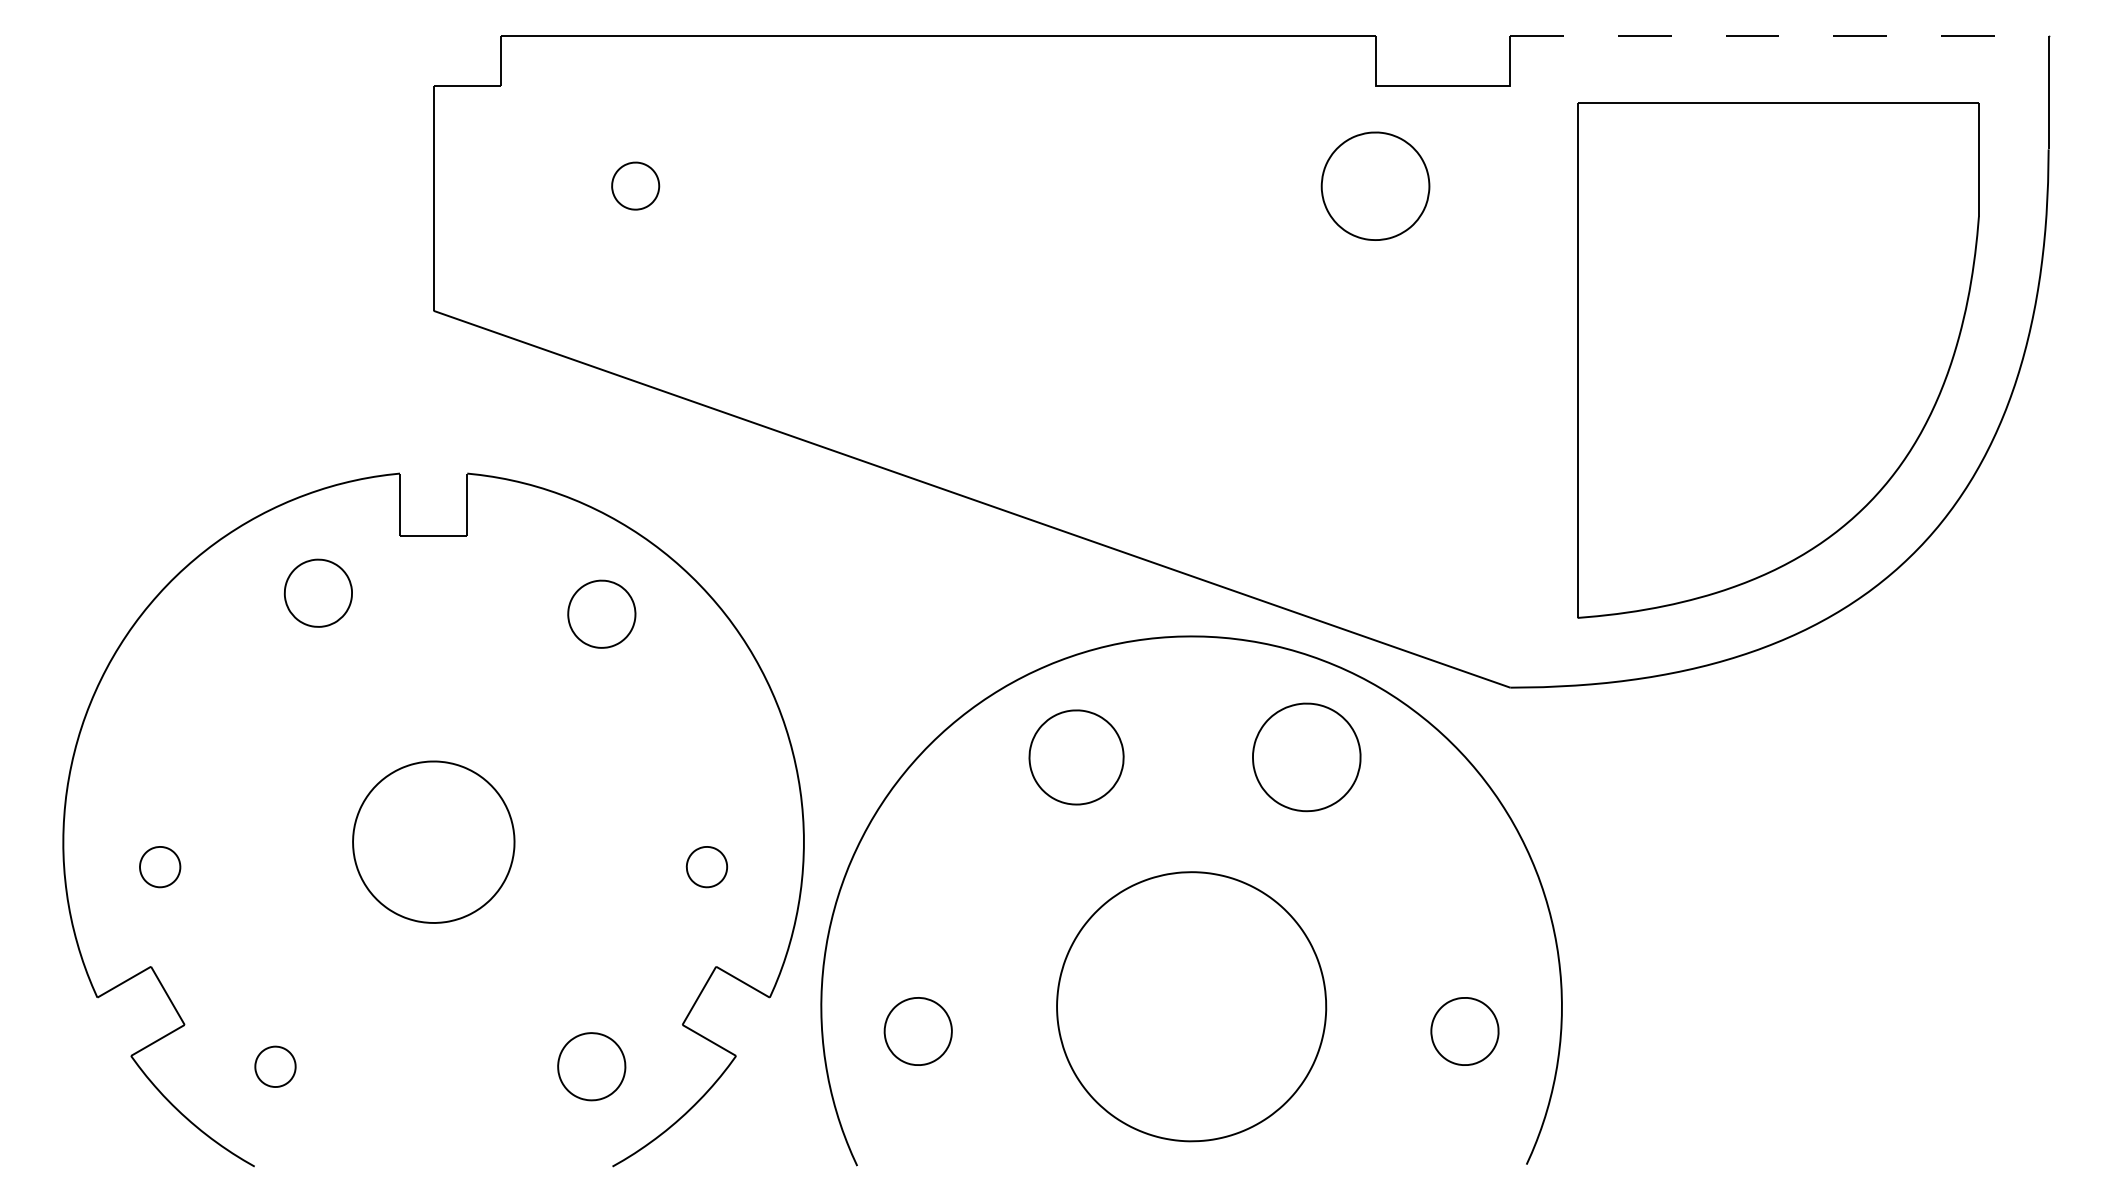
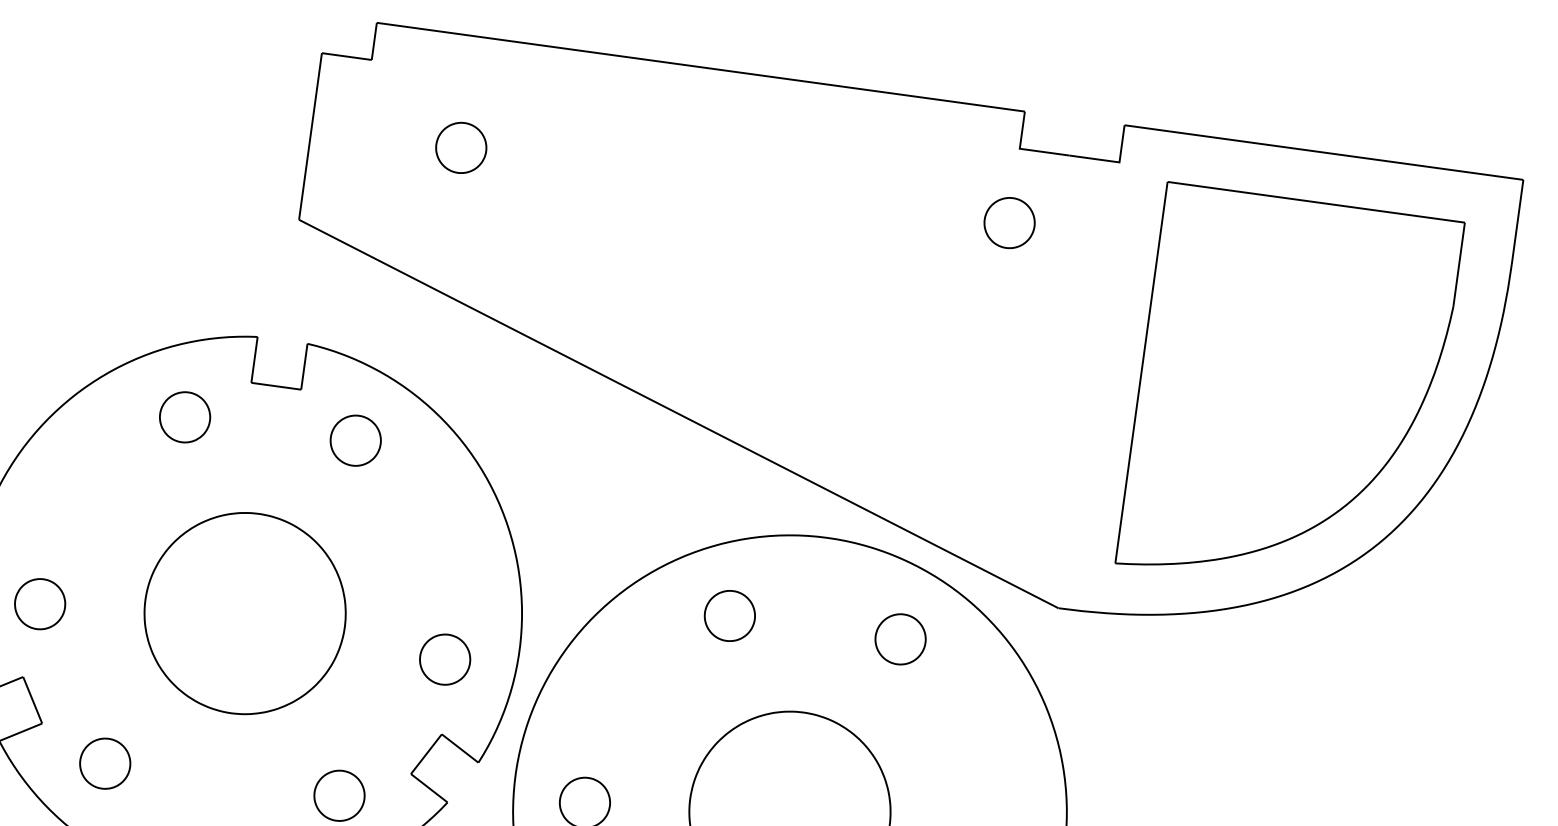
line: (1779, 35) -> (1324, 152), dashed -> solid
part: (635, 185) -> (461, 147), size x1.43
part: (1375, 185) -> (1009, 222), size x0.62
part: (601, 613) -> (355, 440), moved
part: (1075, 757) -> (729, 615), size x0.71
part: (1306, 757) -> (900, 639), size x0.62
part: (433, 841) -> (245, 612), size x1.67
part: (159, 866) -> (39, 603), size x1.67
part: (706, 866) -> (444, 659), size x1.67
part: (275, 1066) -> (105, 763), size x1.67

